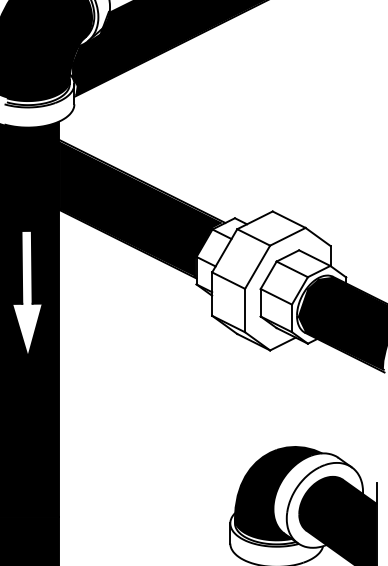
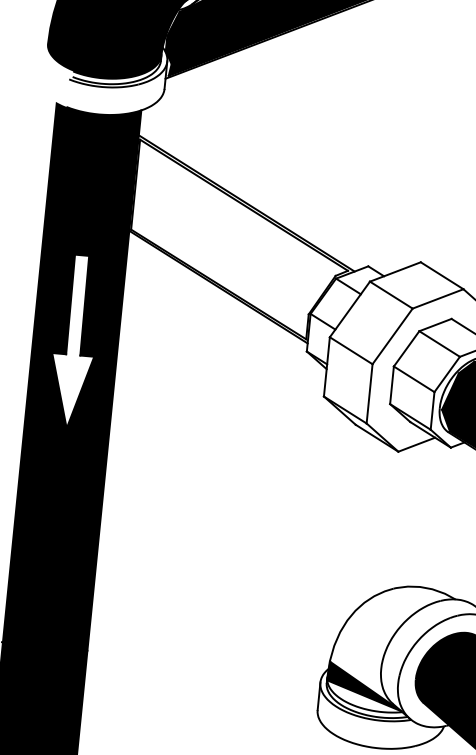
fill: (140, 208) -> (240, 240), removed
fill: (278, 493) -> (390, 648), removed

